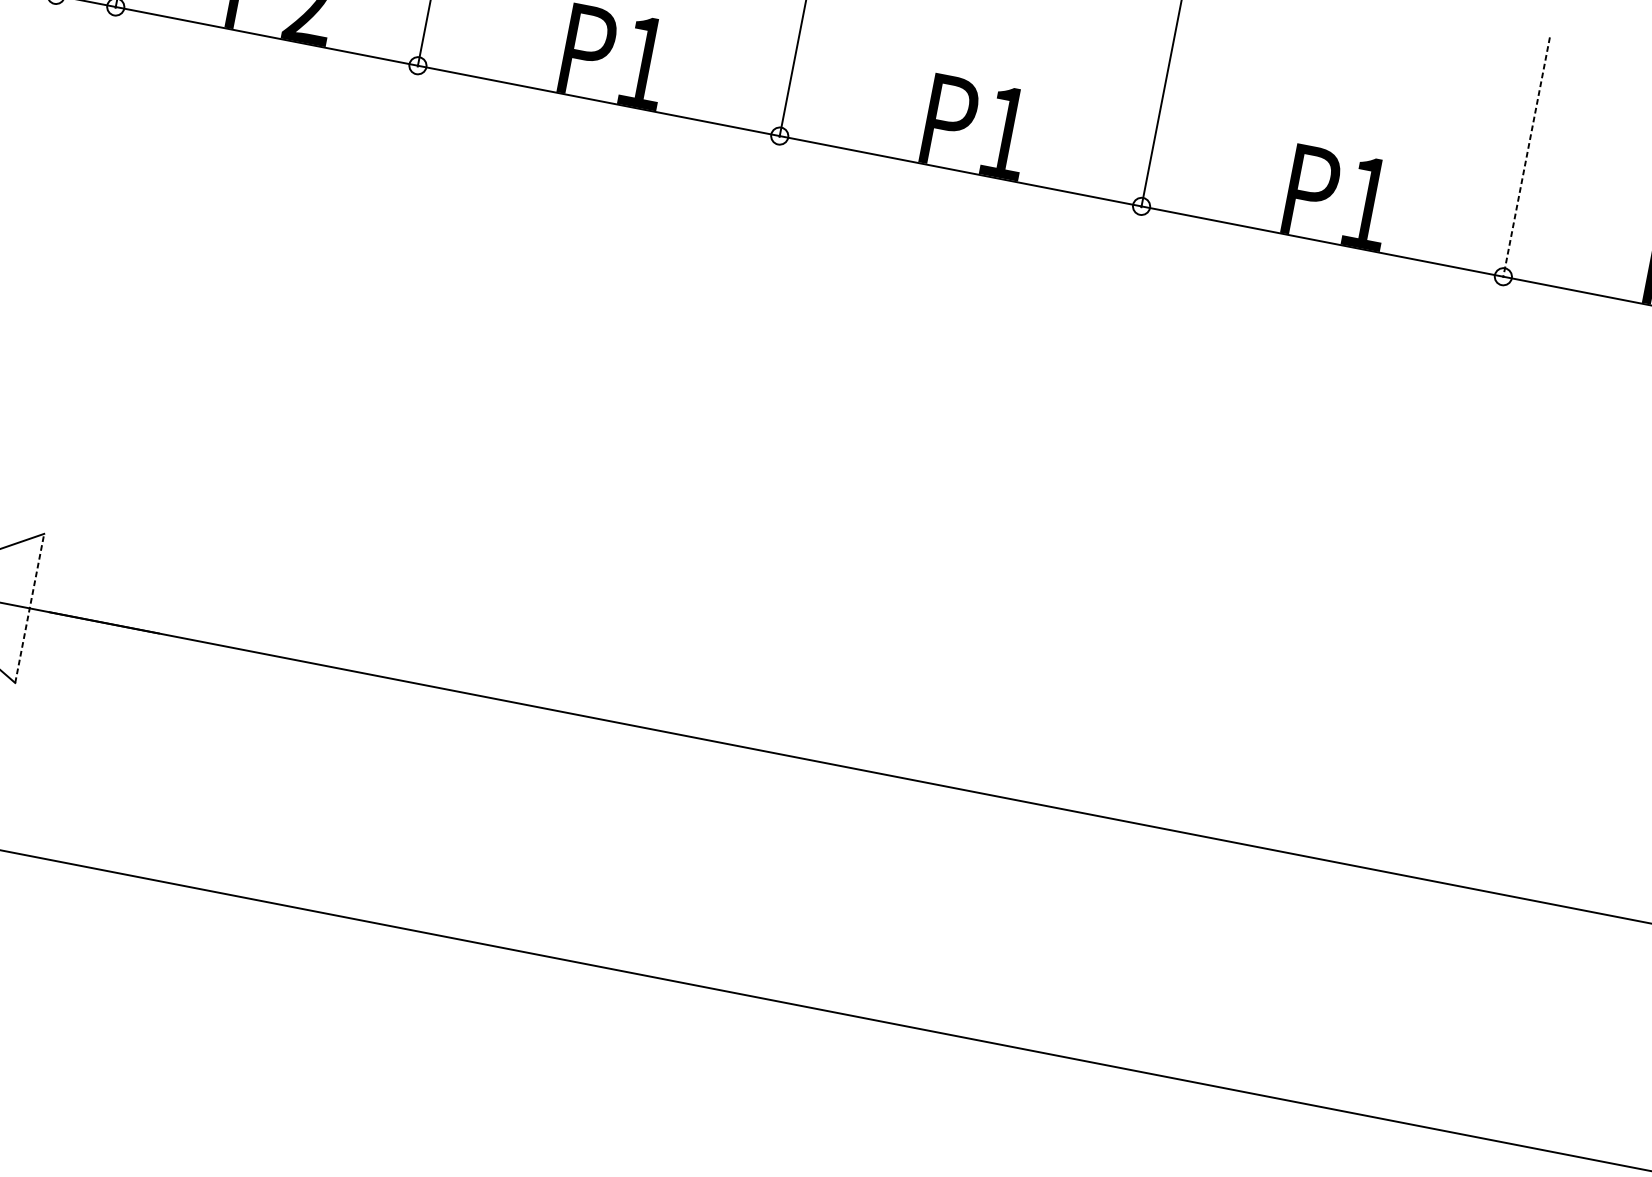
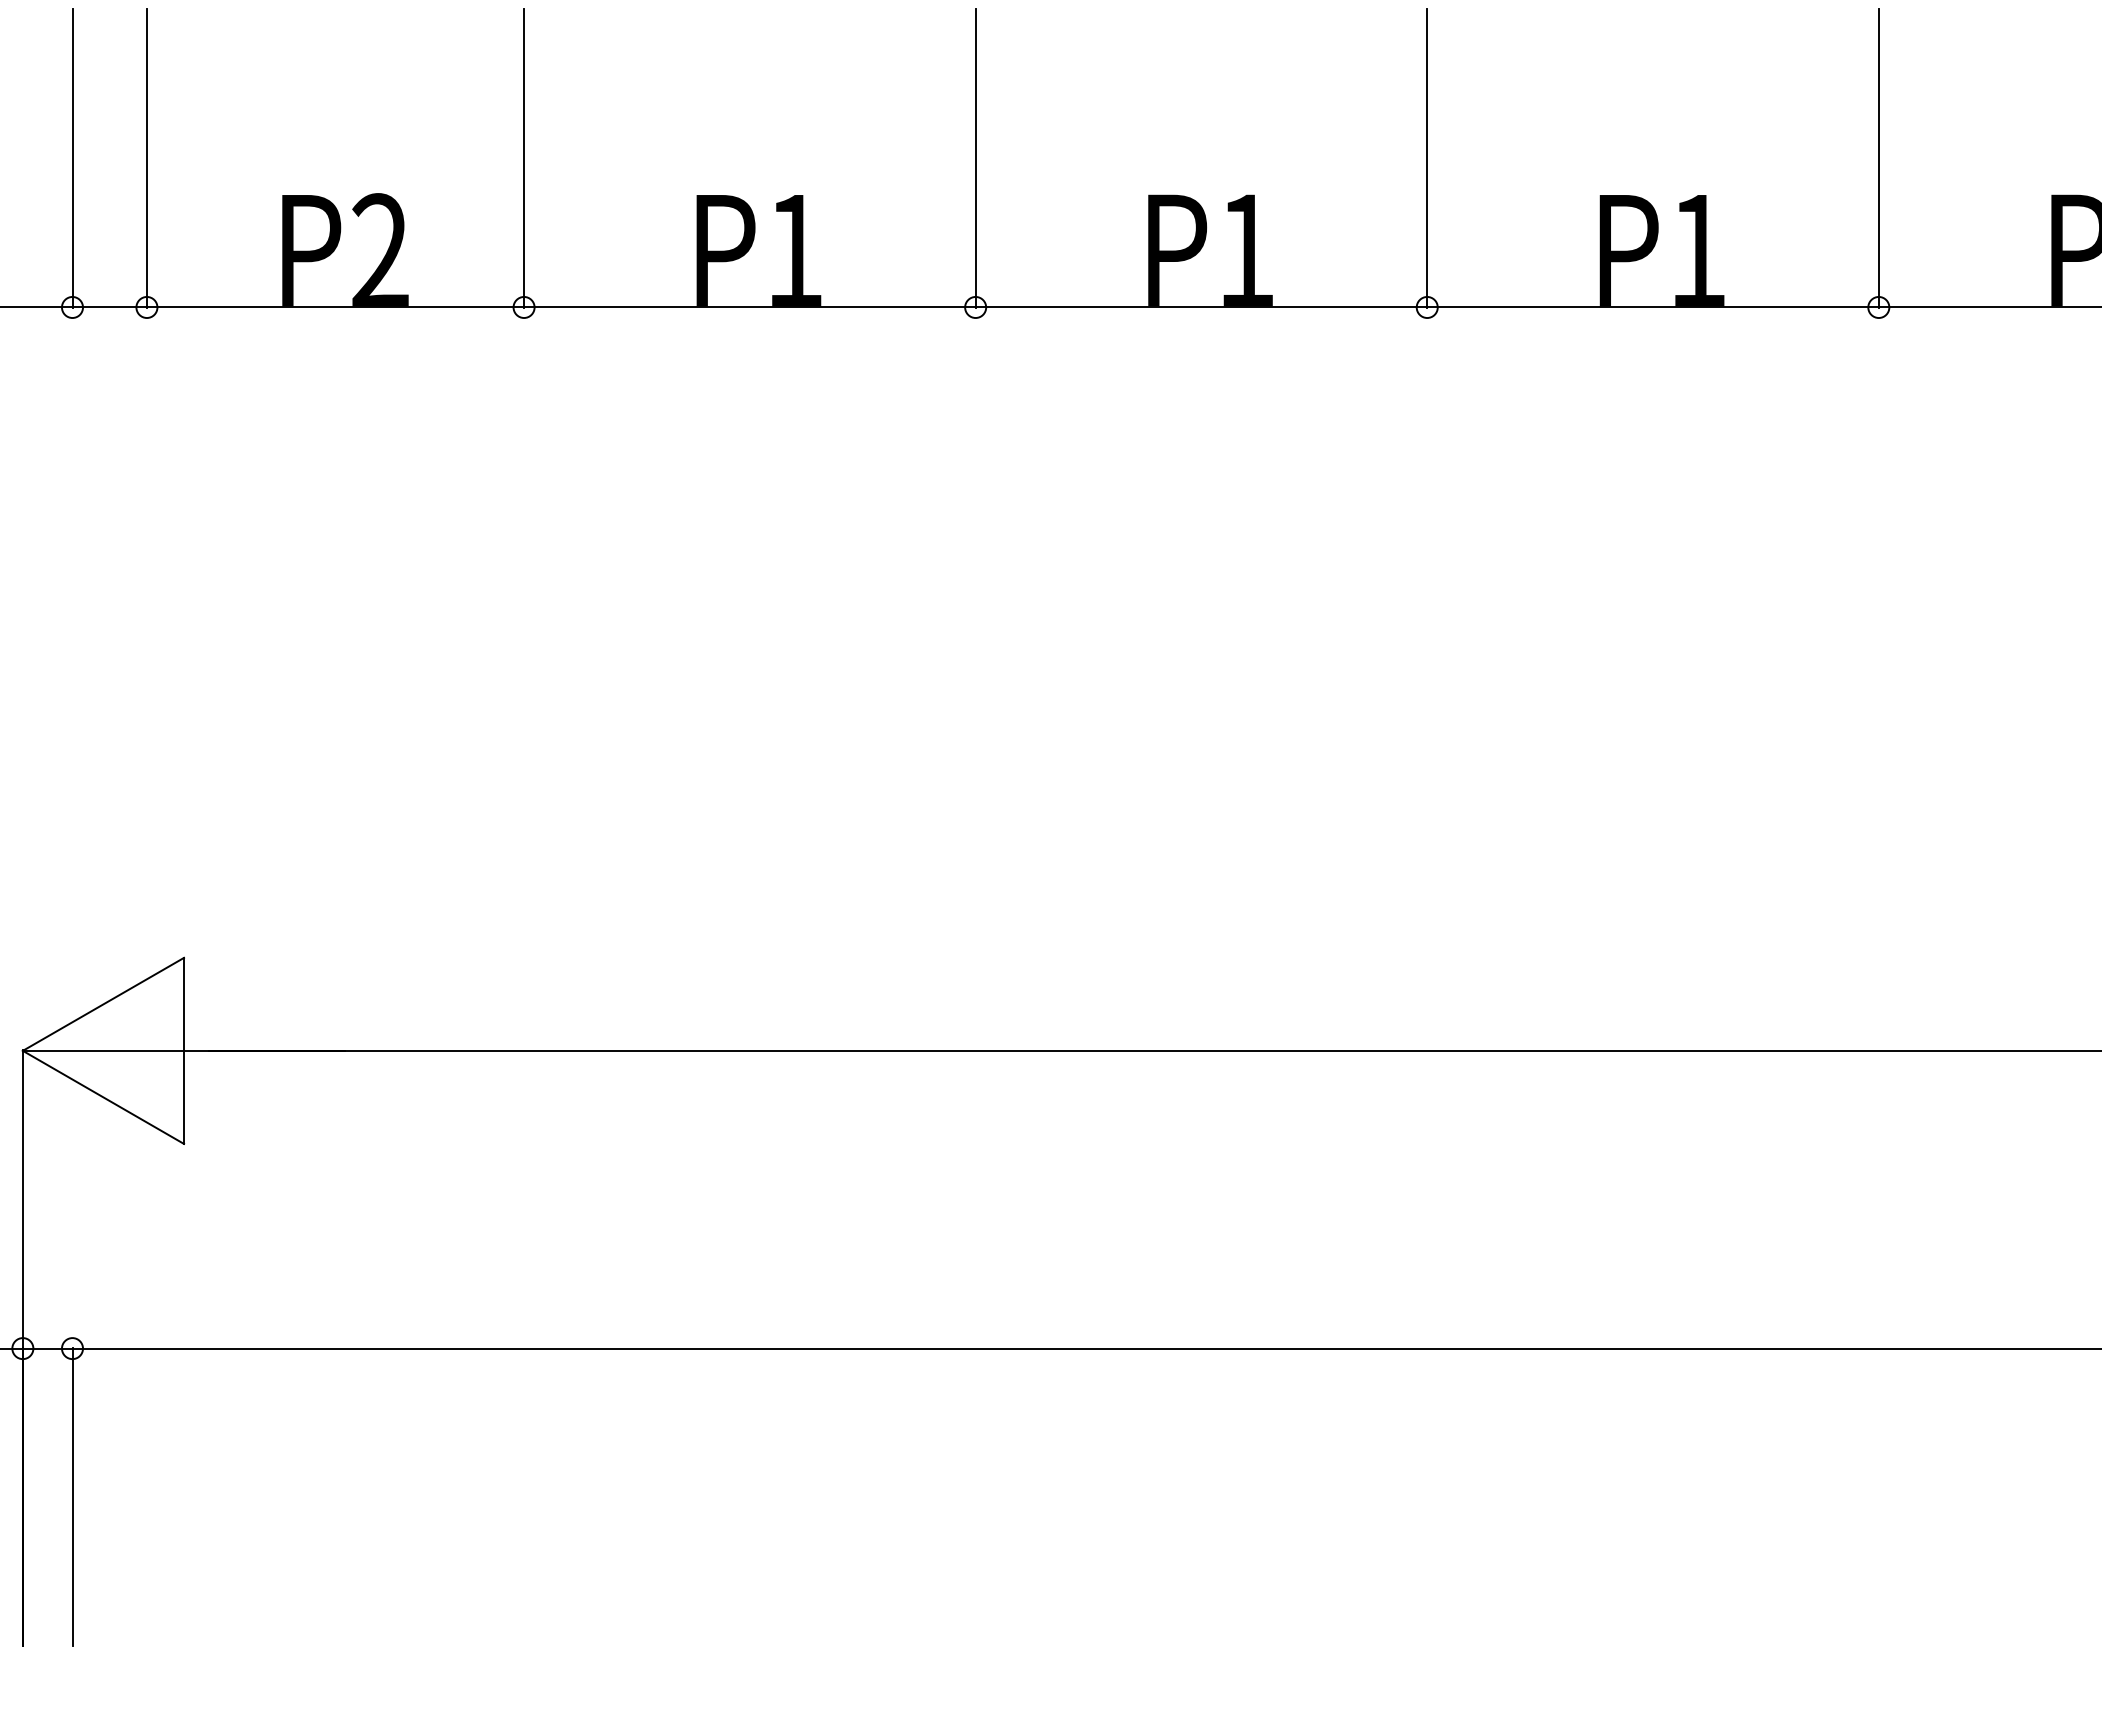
line: (1526, 157) -> (1878, 158), dashed -> solid
line: (30, 608) -> (184, 1050), dashed -> solid

